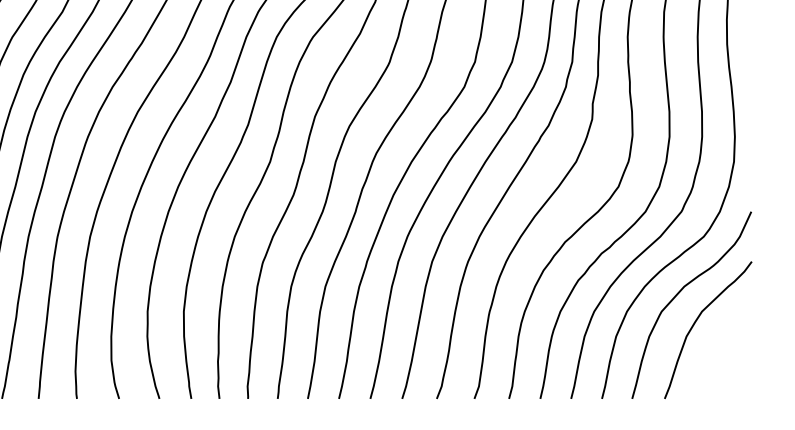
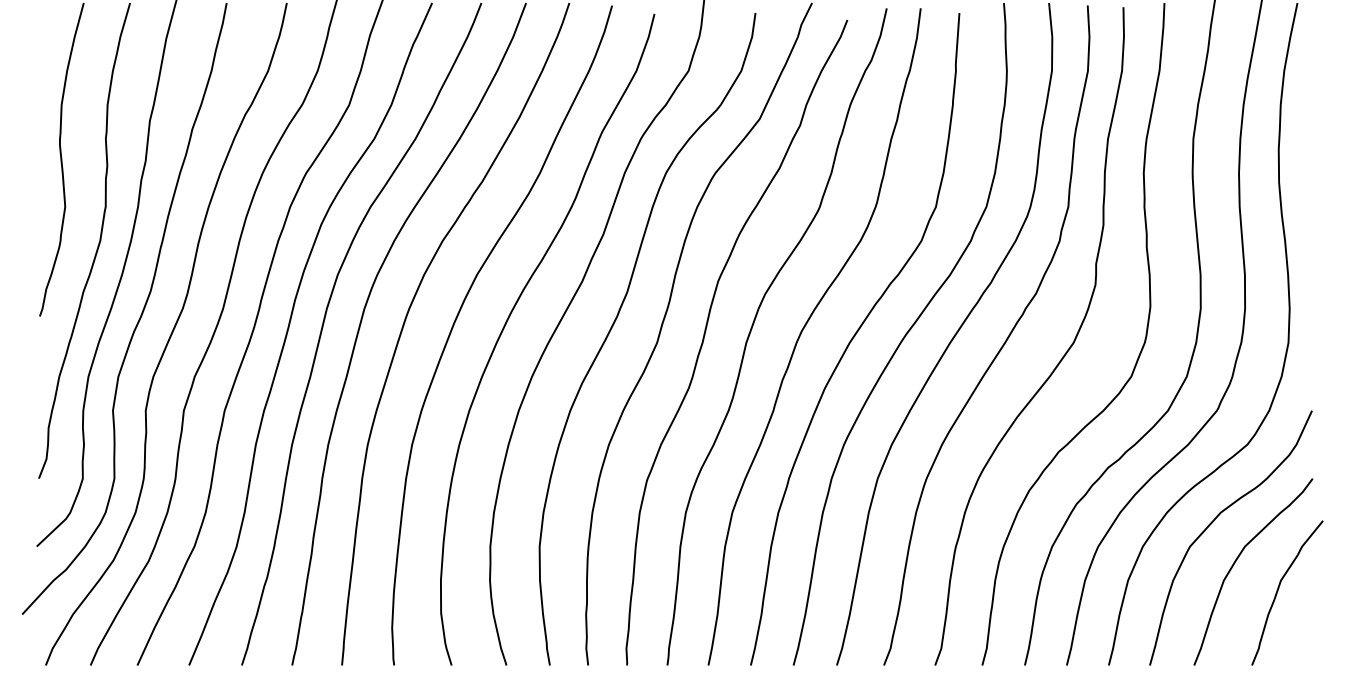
curve: (727, 342) -> (1279, 588), added

